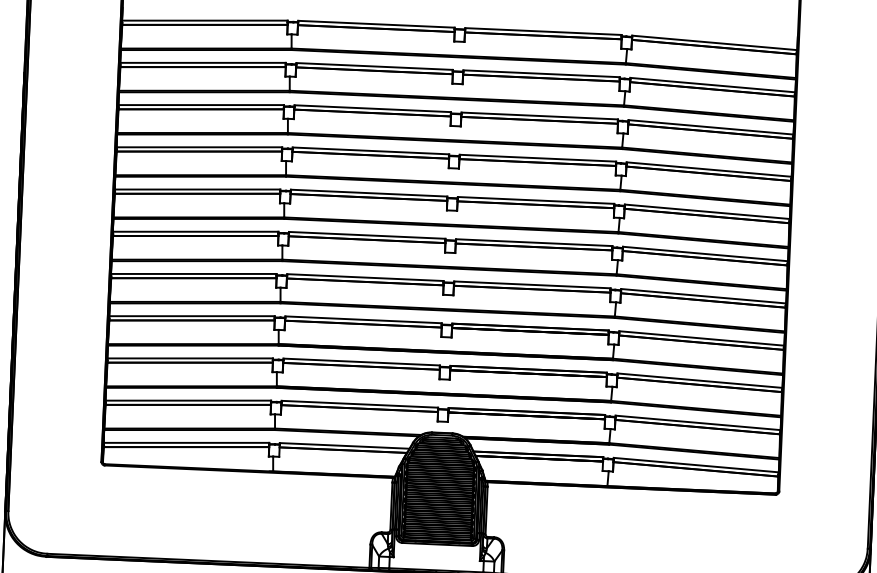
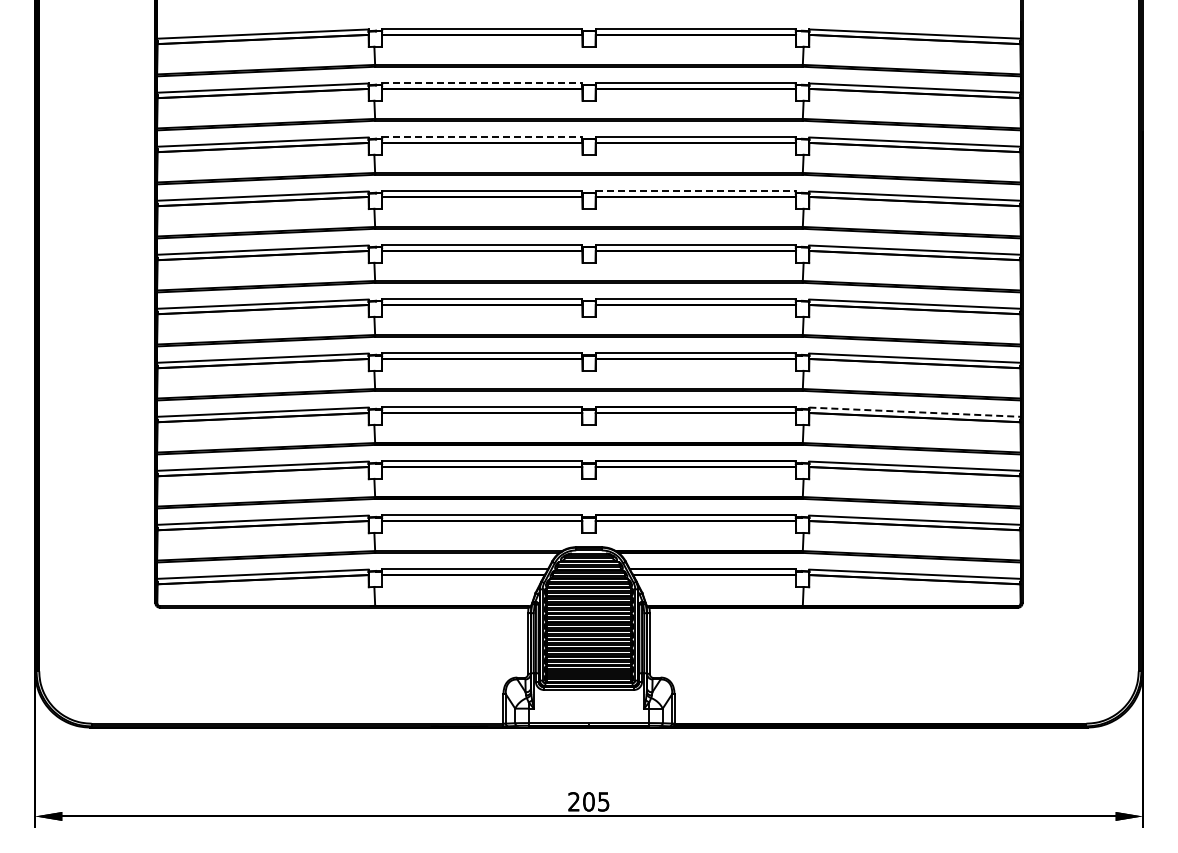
line: (374, 66) -> (482, 83), solid -> dashed
line: (373, 108) -> (482, 137), solid -> dashed
line: (538, 158) -> (696, 191), solid -> dashed
line: (702, 338) -> (915, 412), solid -> dashed

